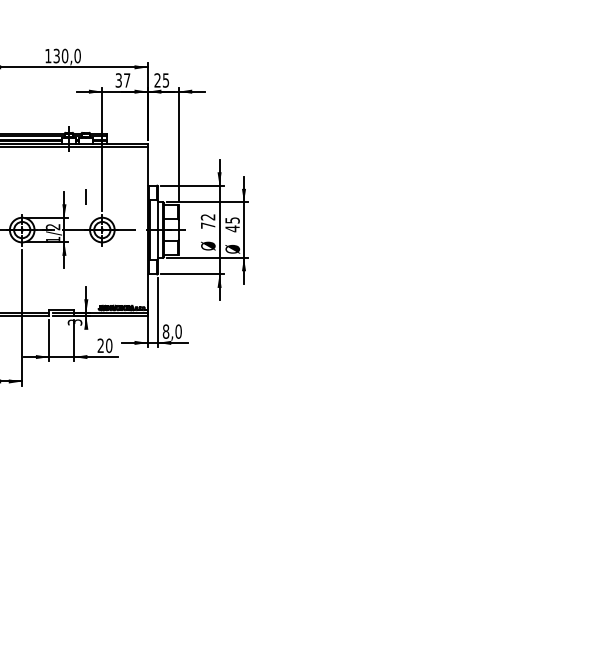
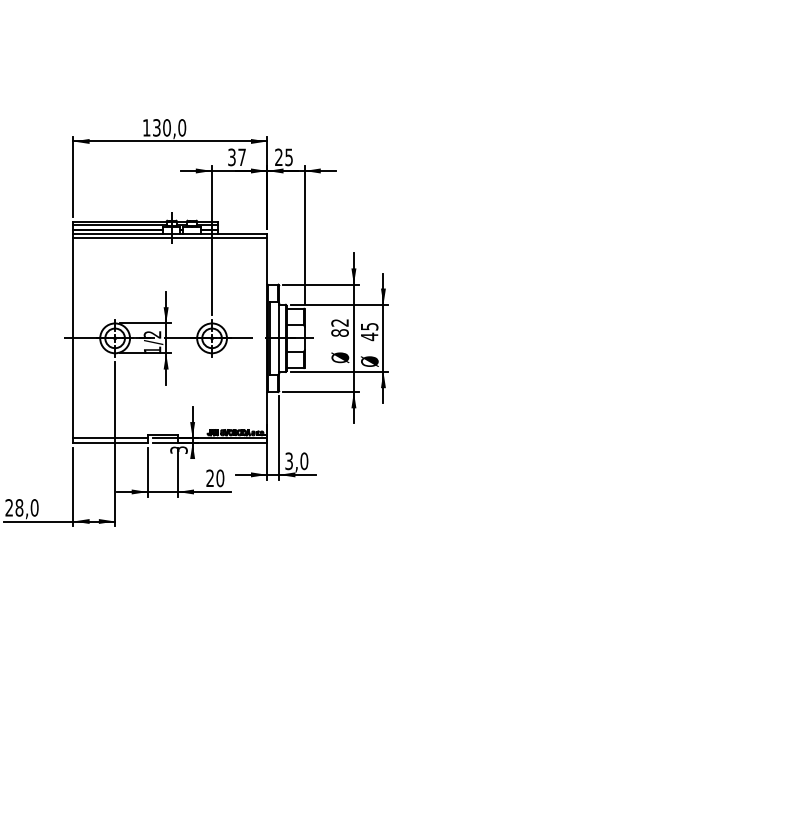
line: (85, 197) -> (191, 298), removed
text: (207, 225) -> (339, 332), 72 -> 82
text: (166, 331) -> (289, 461), 8,0 -> 3,0

